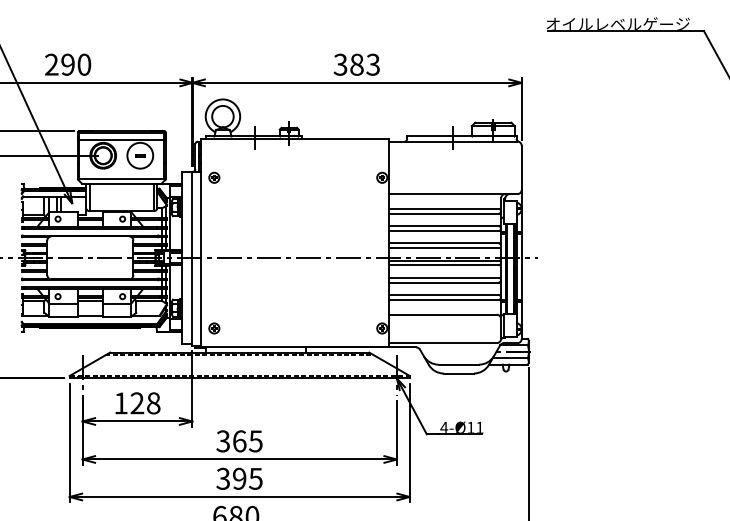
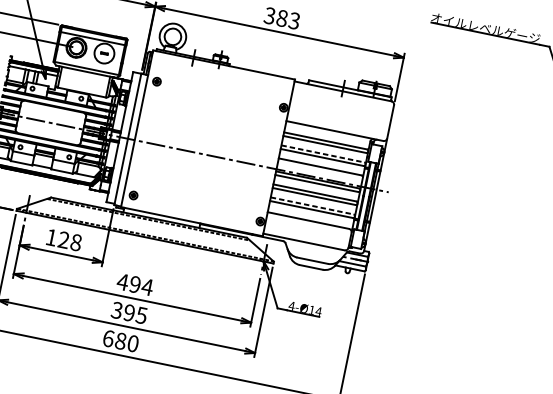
line: (443, 226) -> (322, 154), solid -> dashed
line: (443, 248) -> (319, 170), removed
line: (443, 295) -> (311, 206), solid -> dashed
text: (479, 427) -> (318, 311), 4-Ø11 -> 4-Ø14
text: (239, 441) -> (135, 284), 365 -> 494

